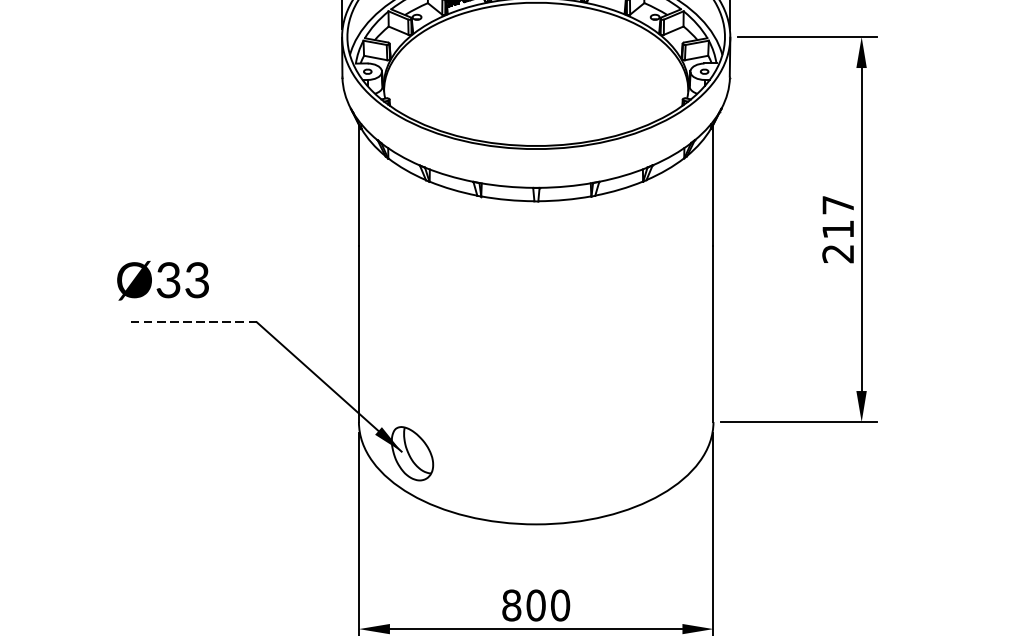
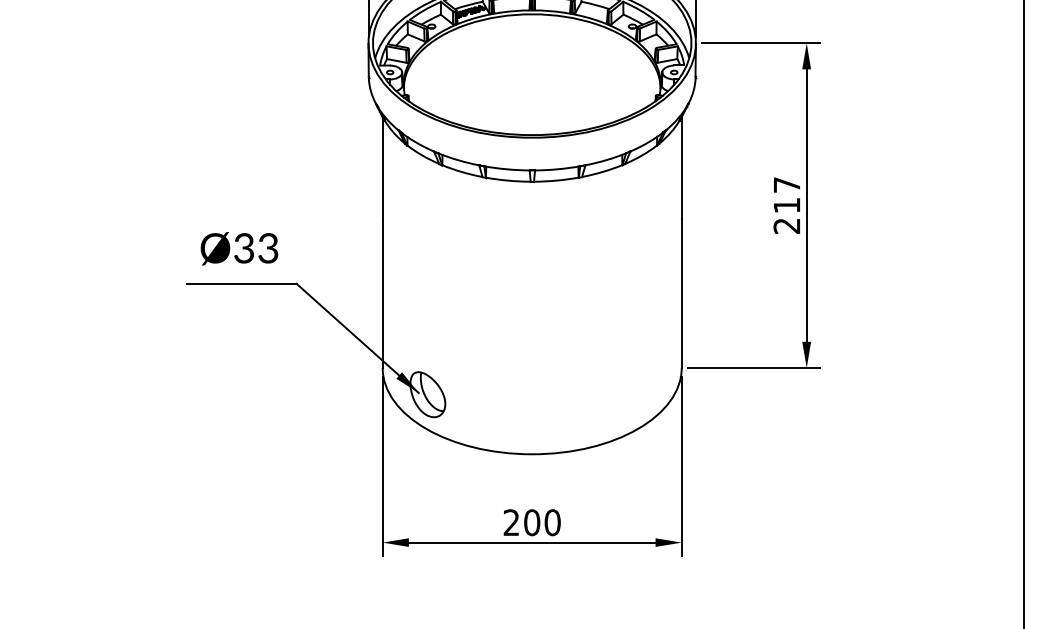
text: (163, 280) -> (239, 248), moved
line: (191, 321) -> (241, 283), dashed -> solid
text: (511, 605) -> (511, 522), 800 -> 200

